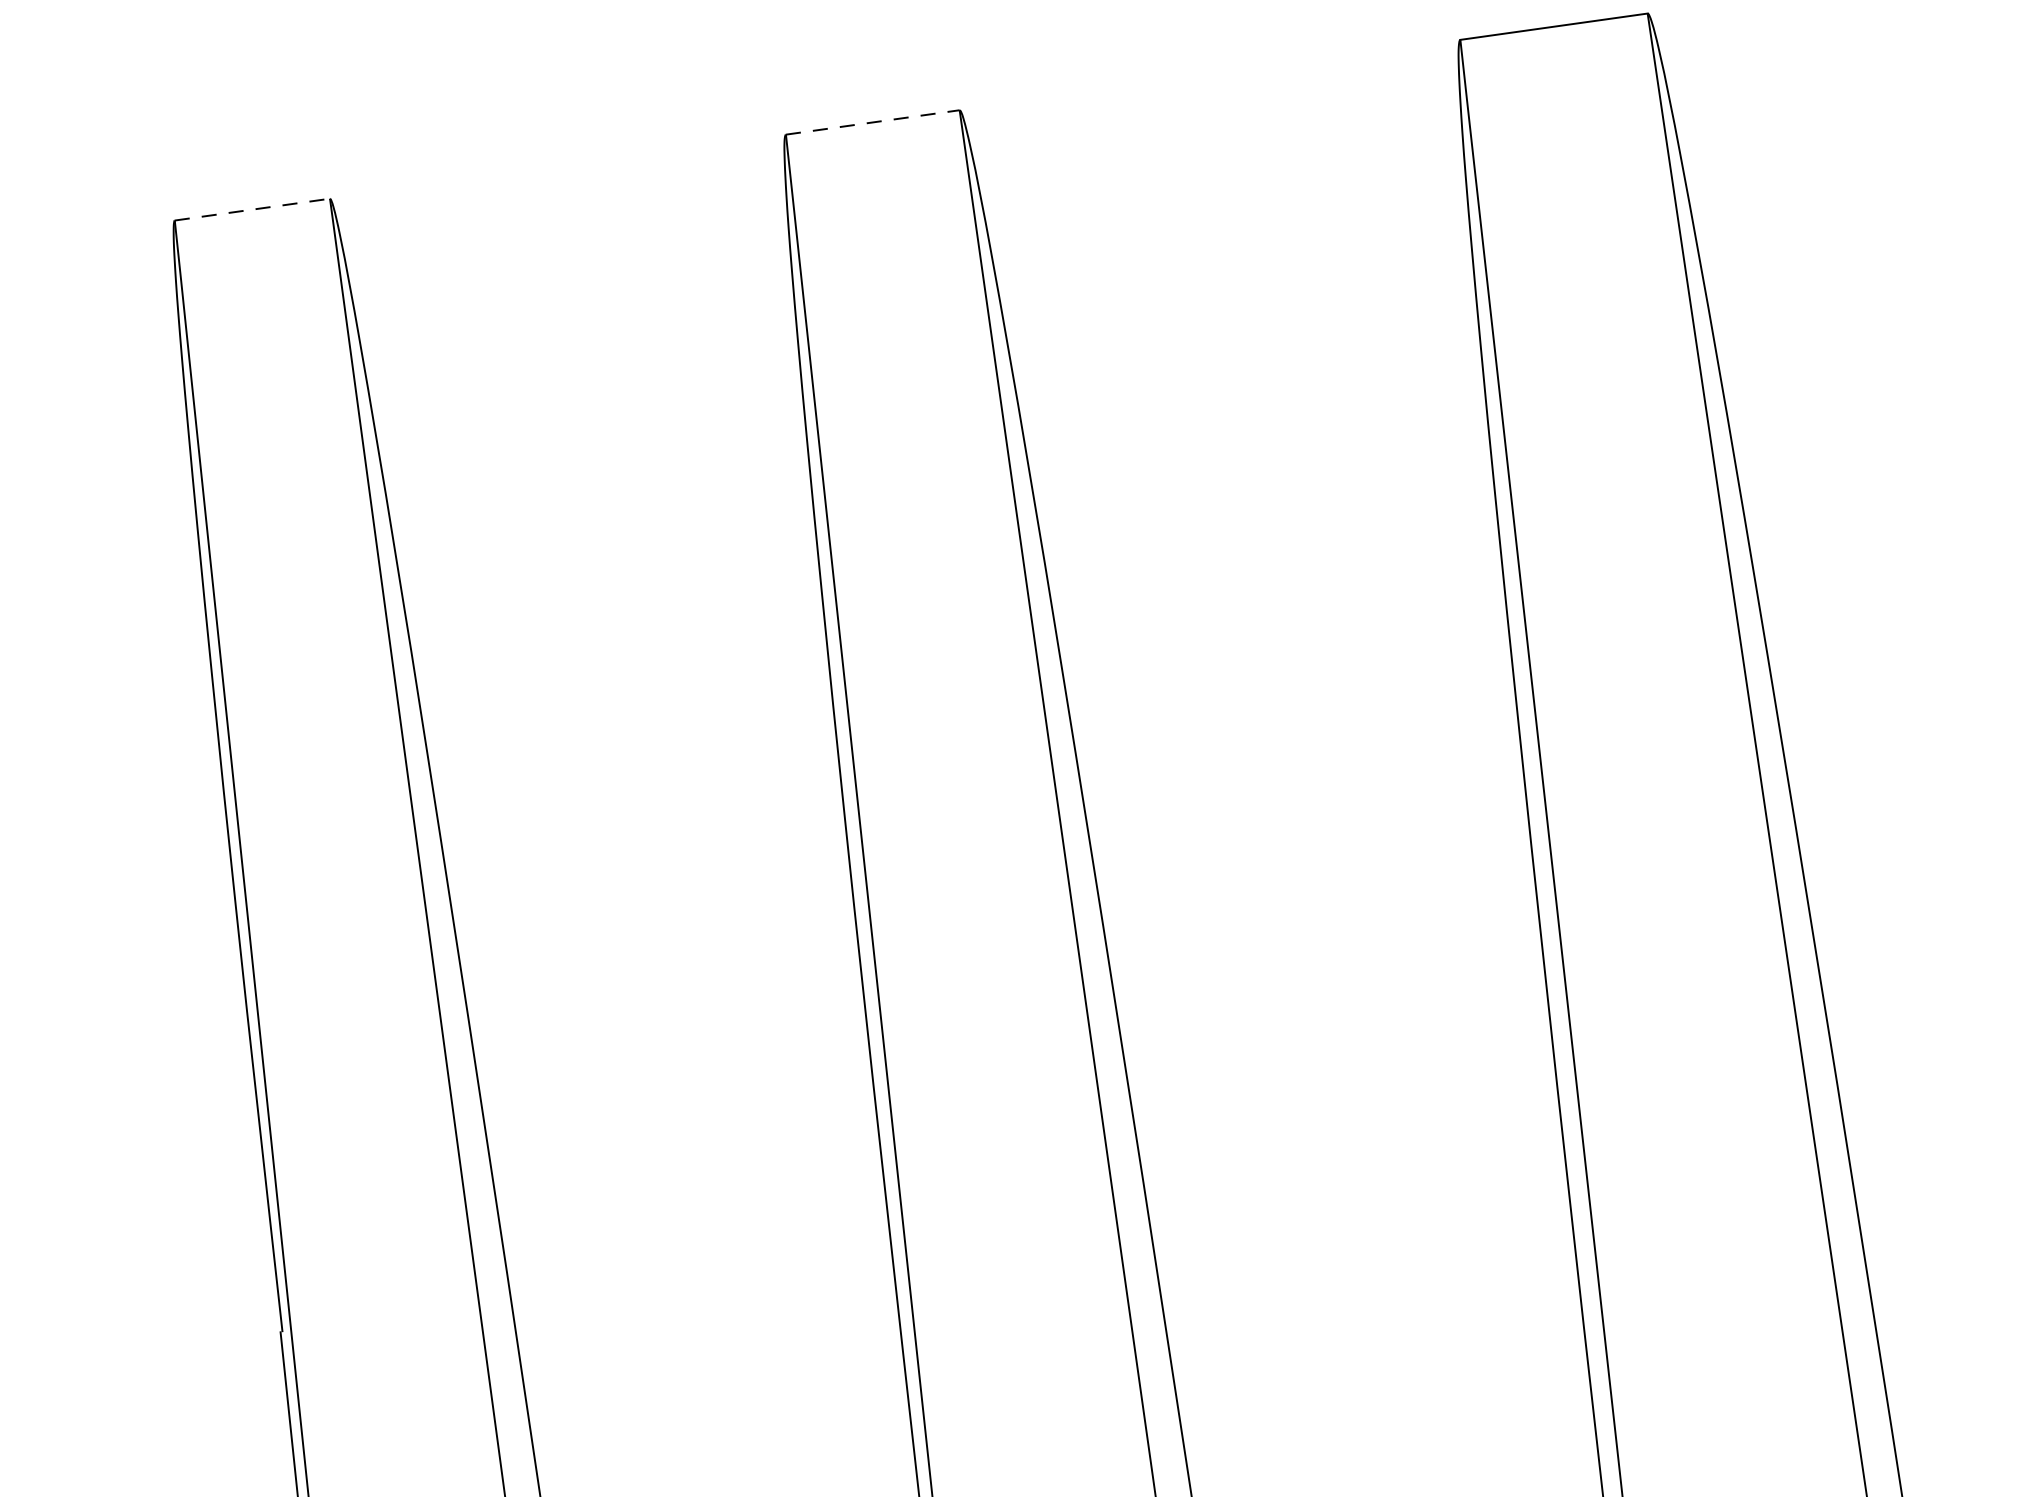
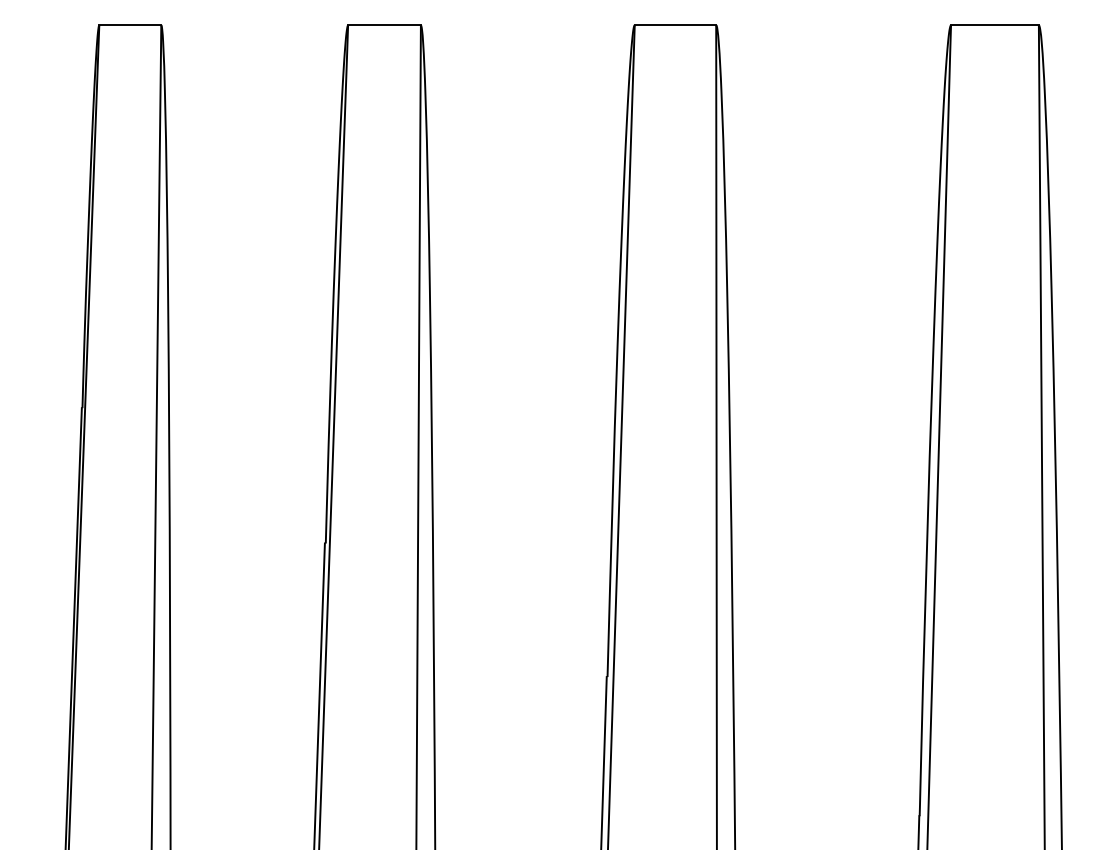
line: (872, 122) -> (675, 25), dashed -> solid
line: (254, 209) -> (385, 25), dashed -> solid

